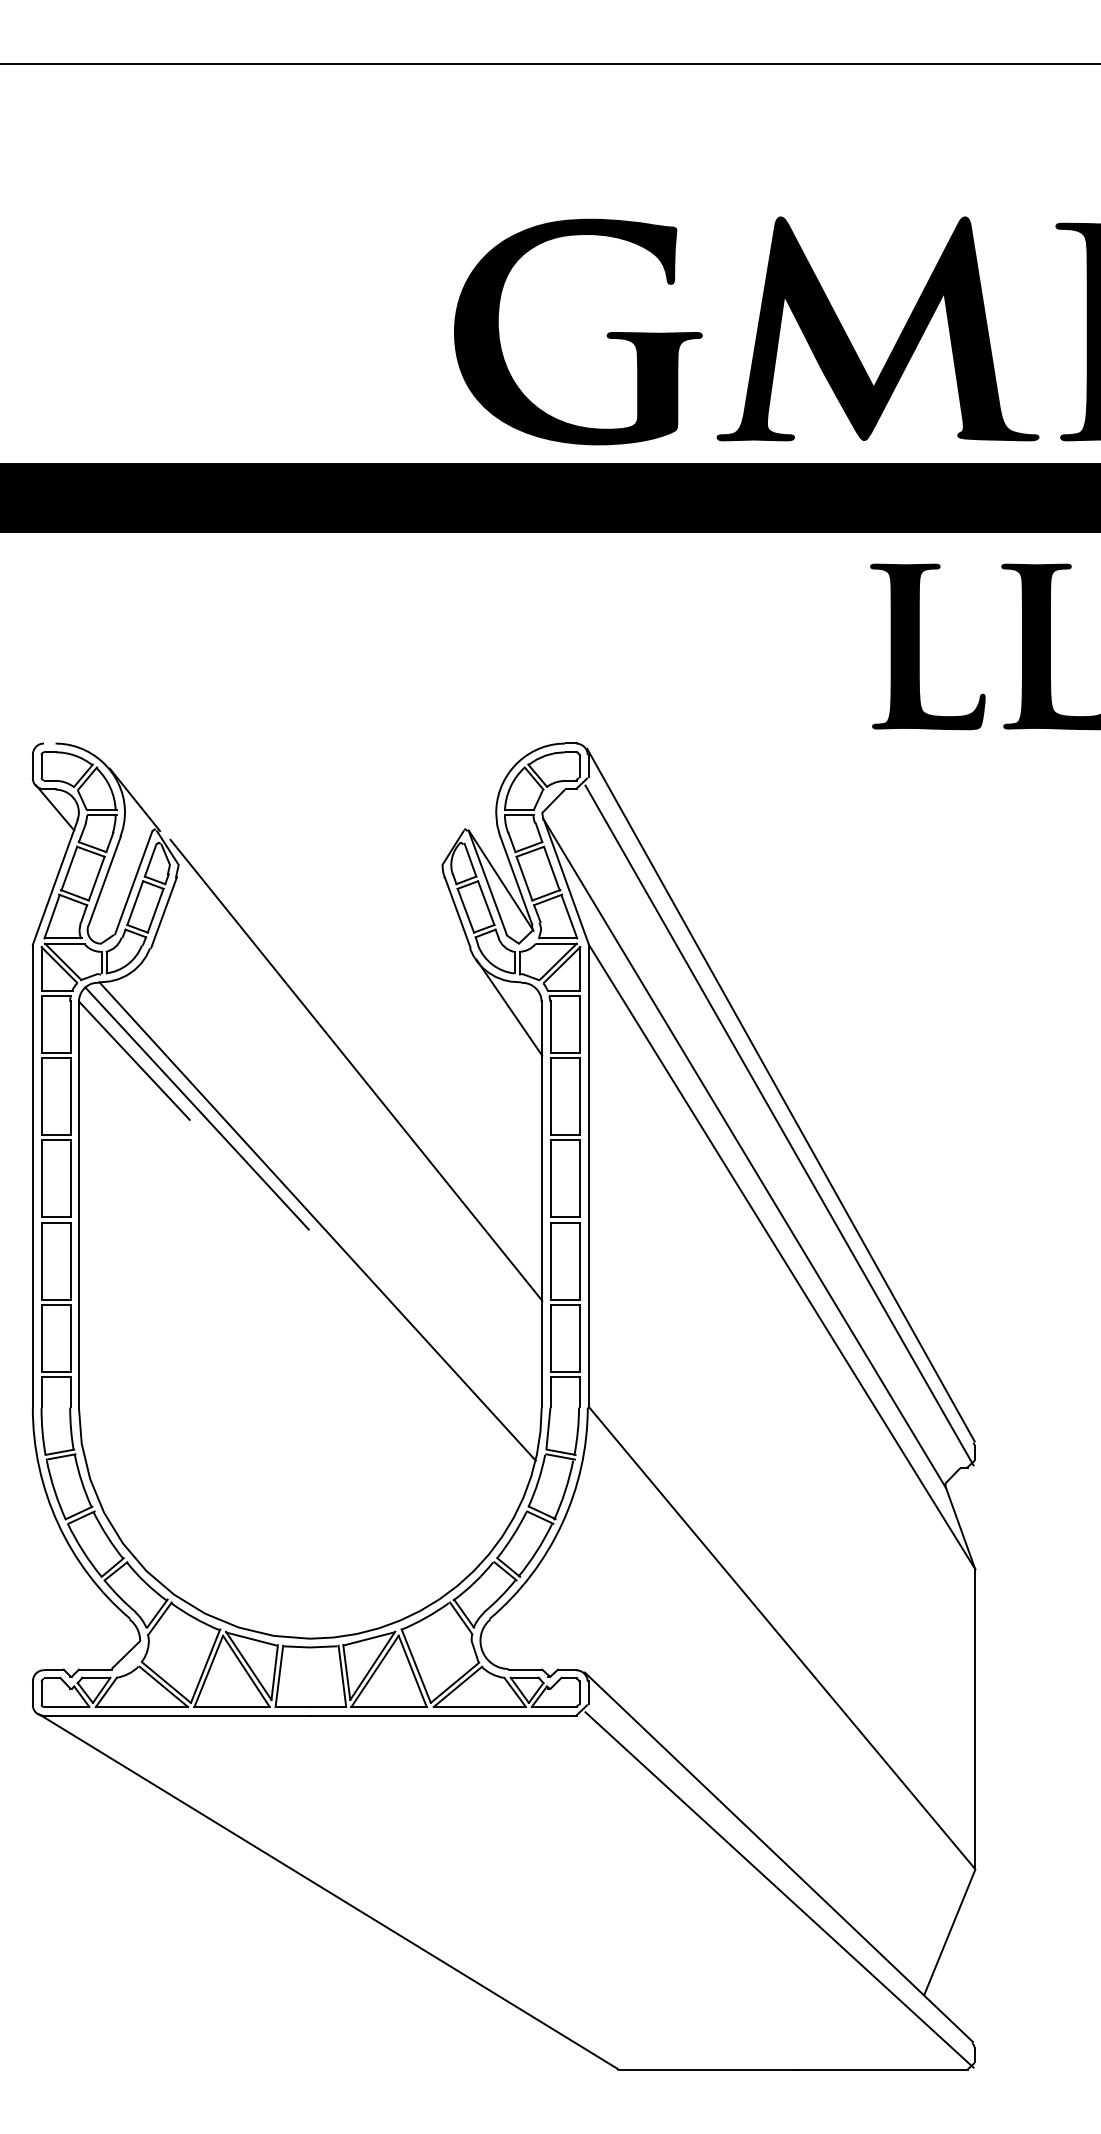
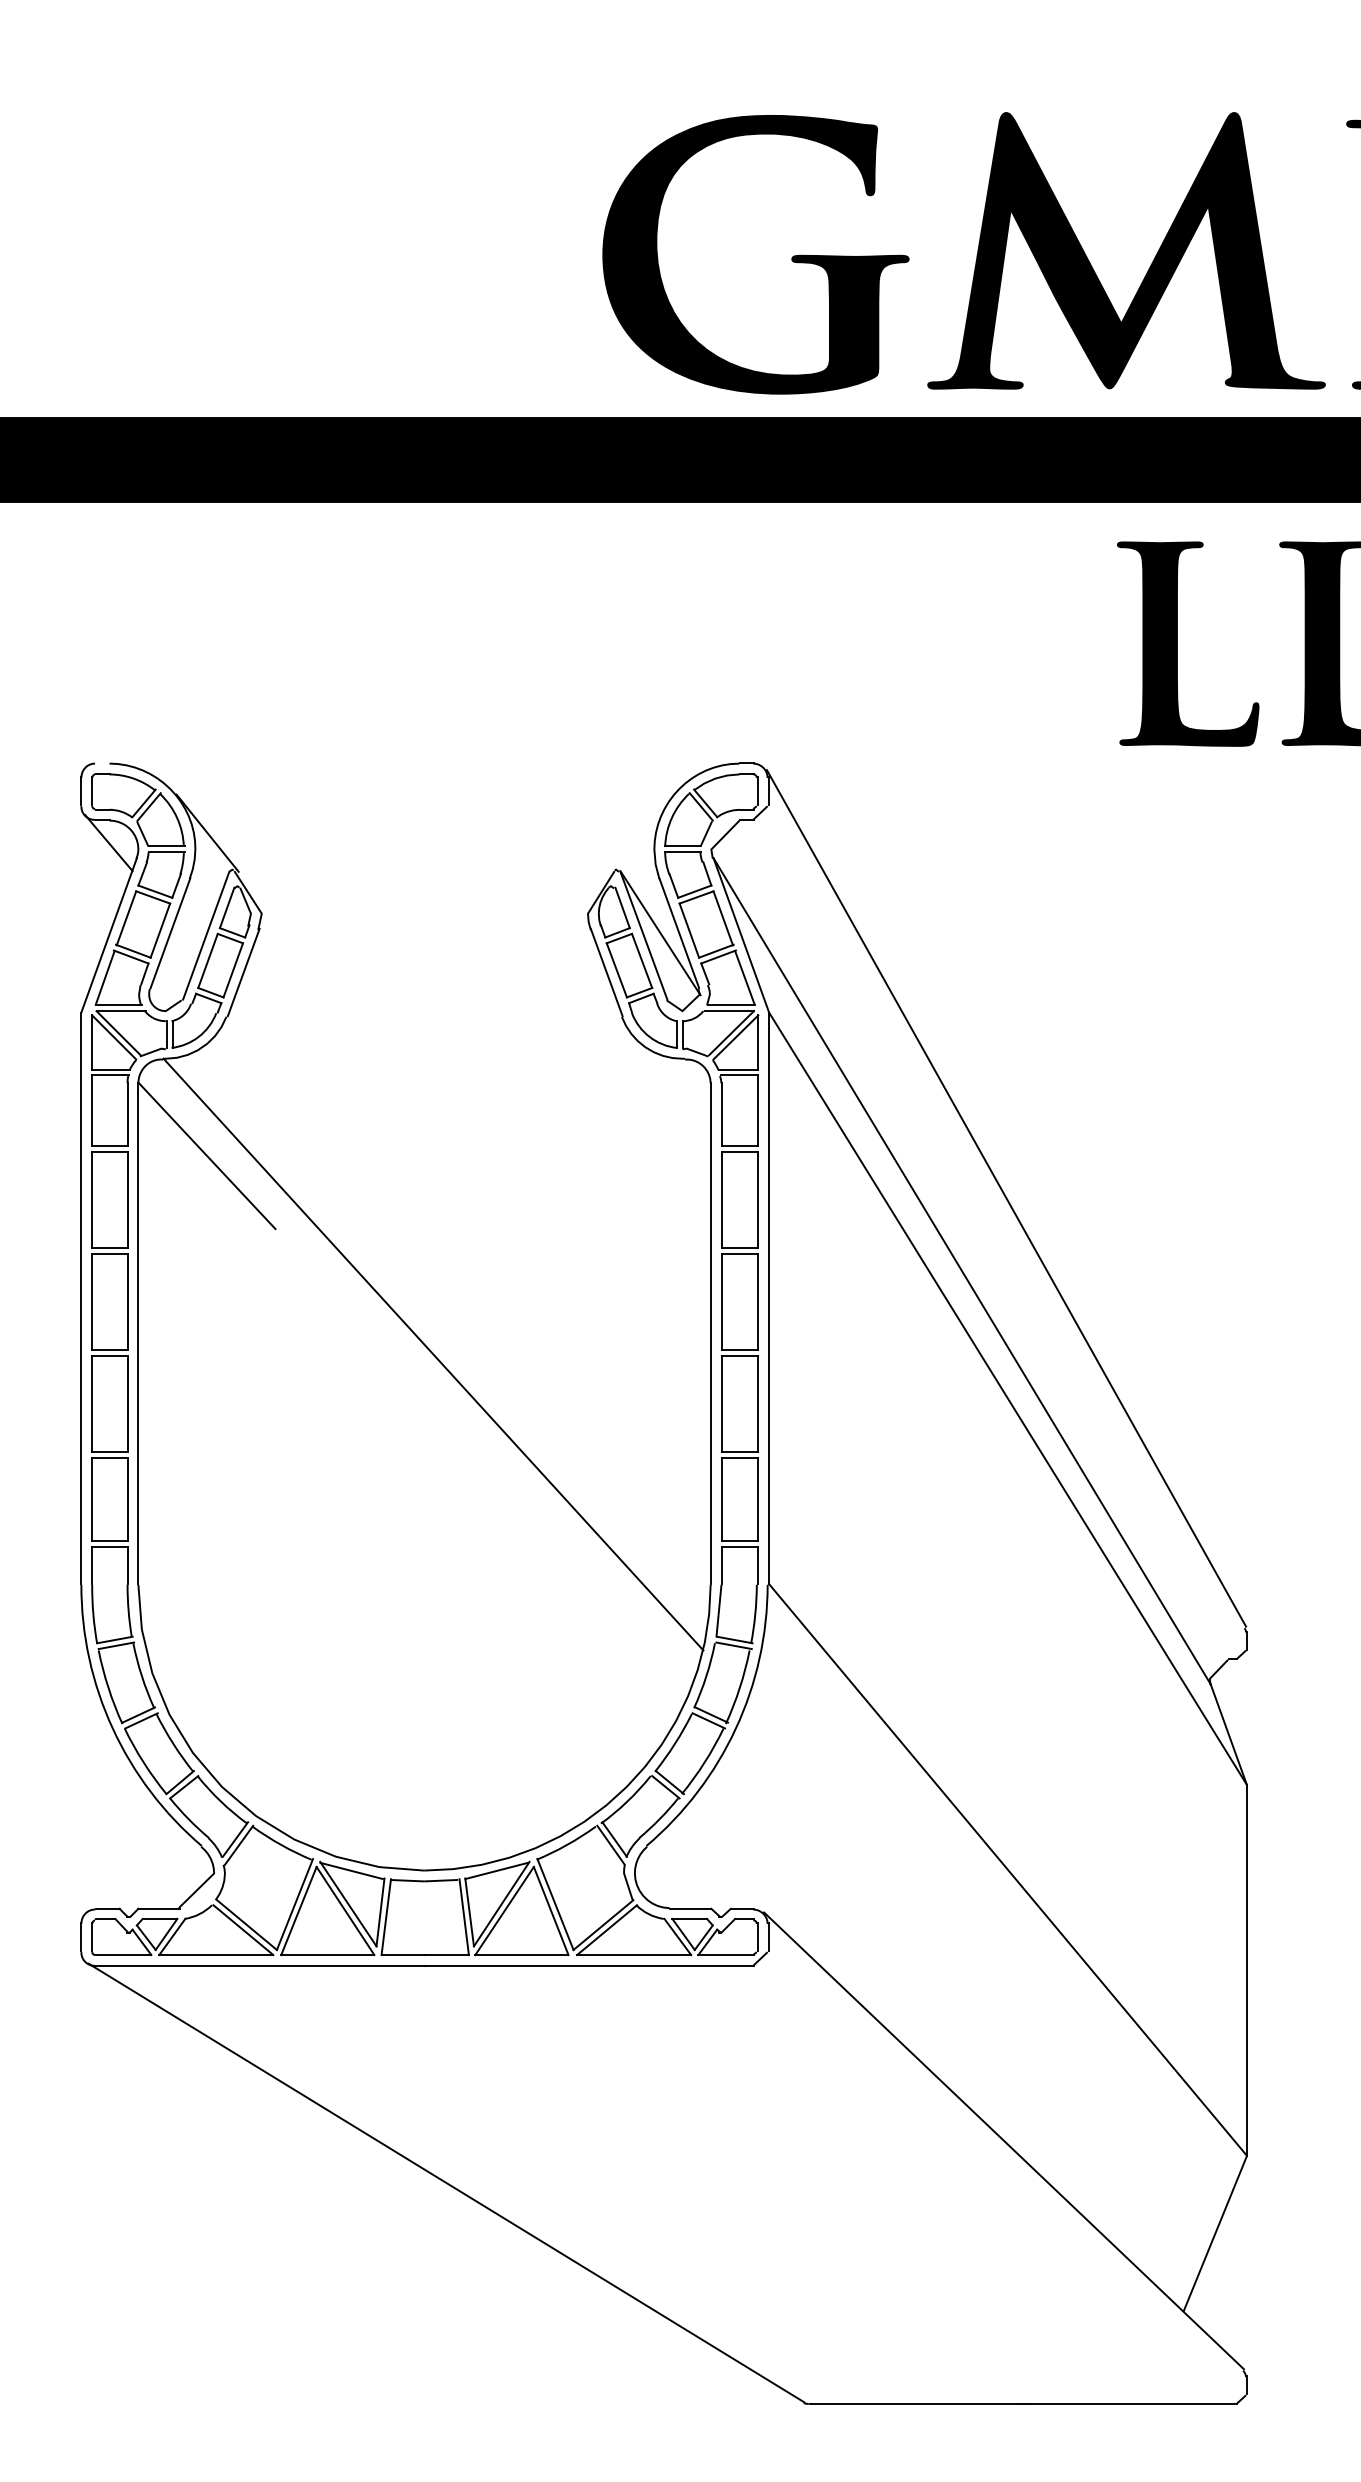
line: (509, 1007) -> (670, 1090), removed
line: (356, 1069) -> (481, 1166), removed
line: (196, 1108) -> (283, 1214), removed
line: (779, 1125) -> (1004, 1235), removed
line: (779, 1889) -> (1004, 2180), removed

